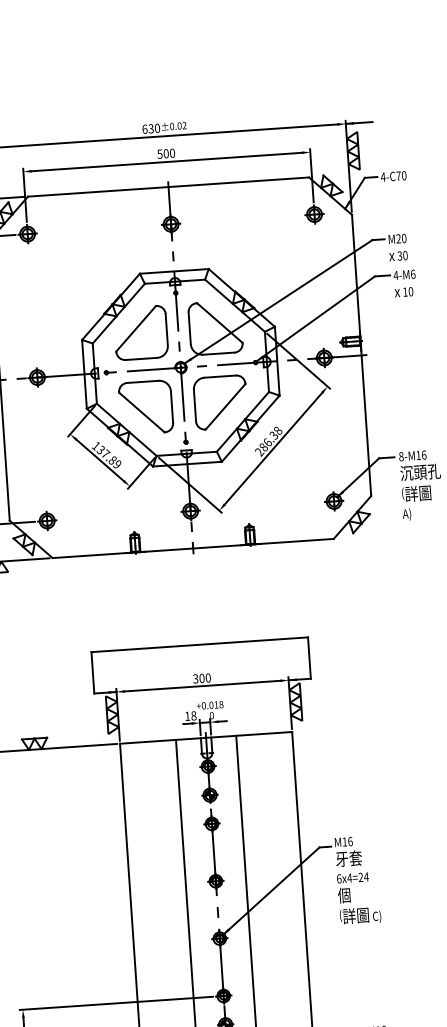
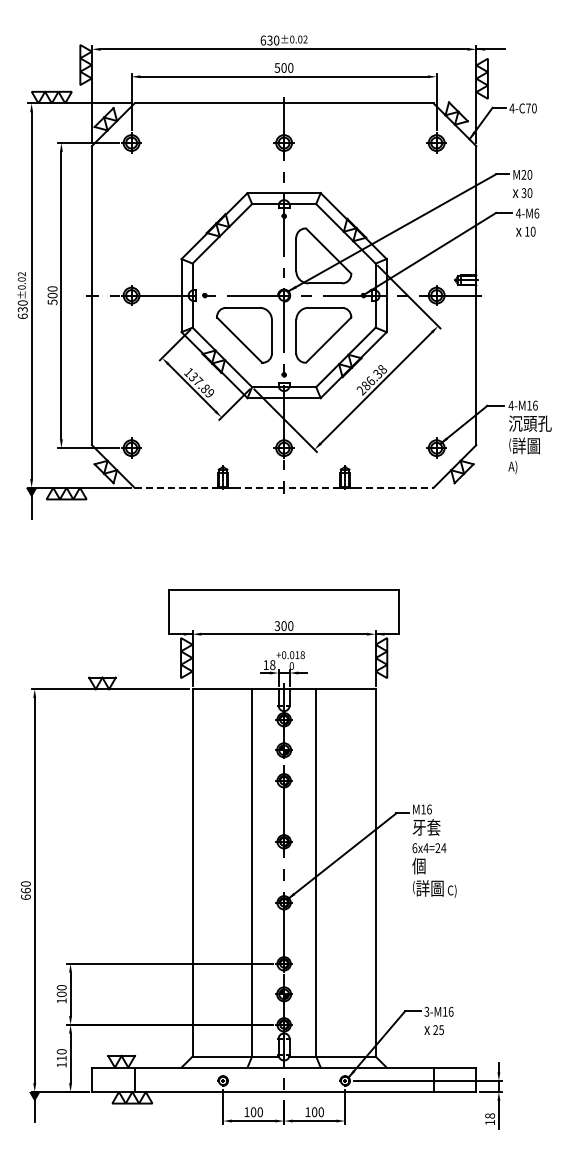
part: (141, 332) -> (244, 255), removed
text: (400, 456) -> (510, 405), 8-M16 -> 4-M16
line: (193, 548) -> (284, 487), solid -> dashed

